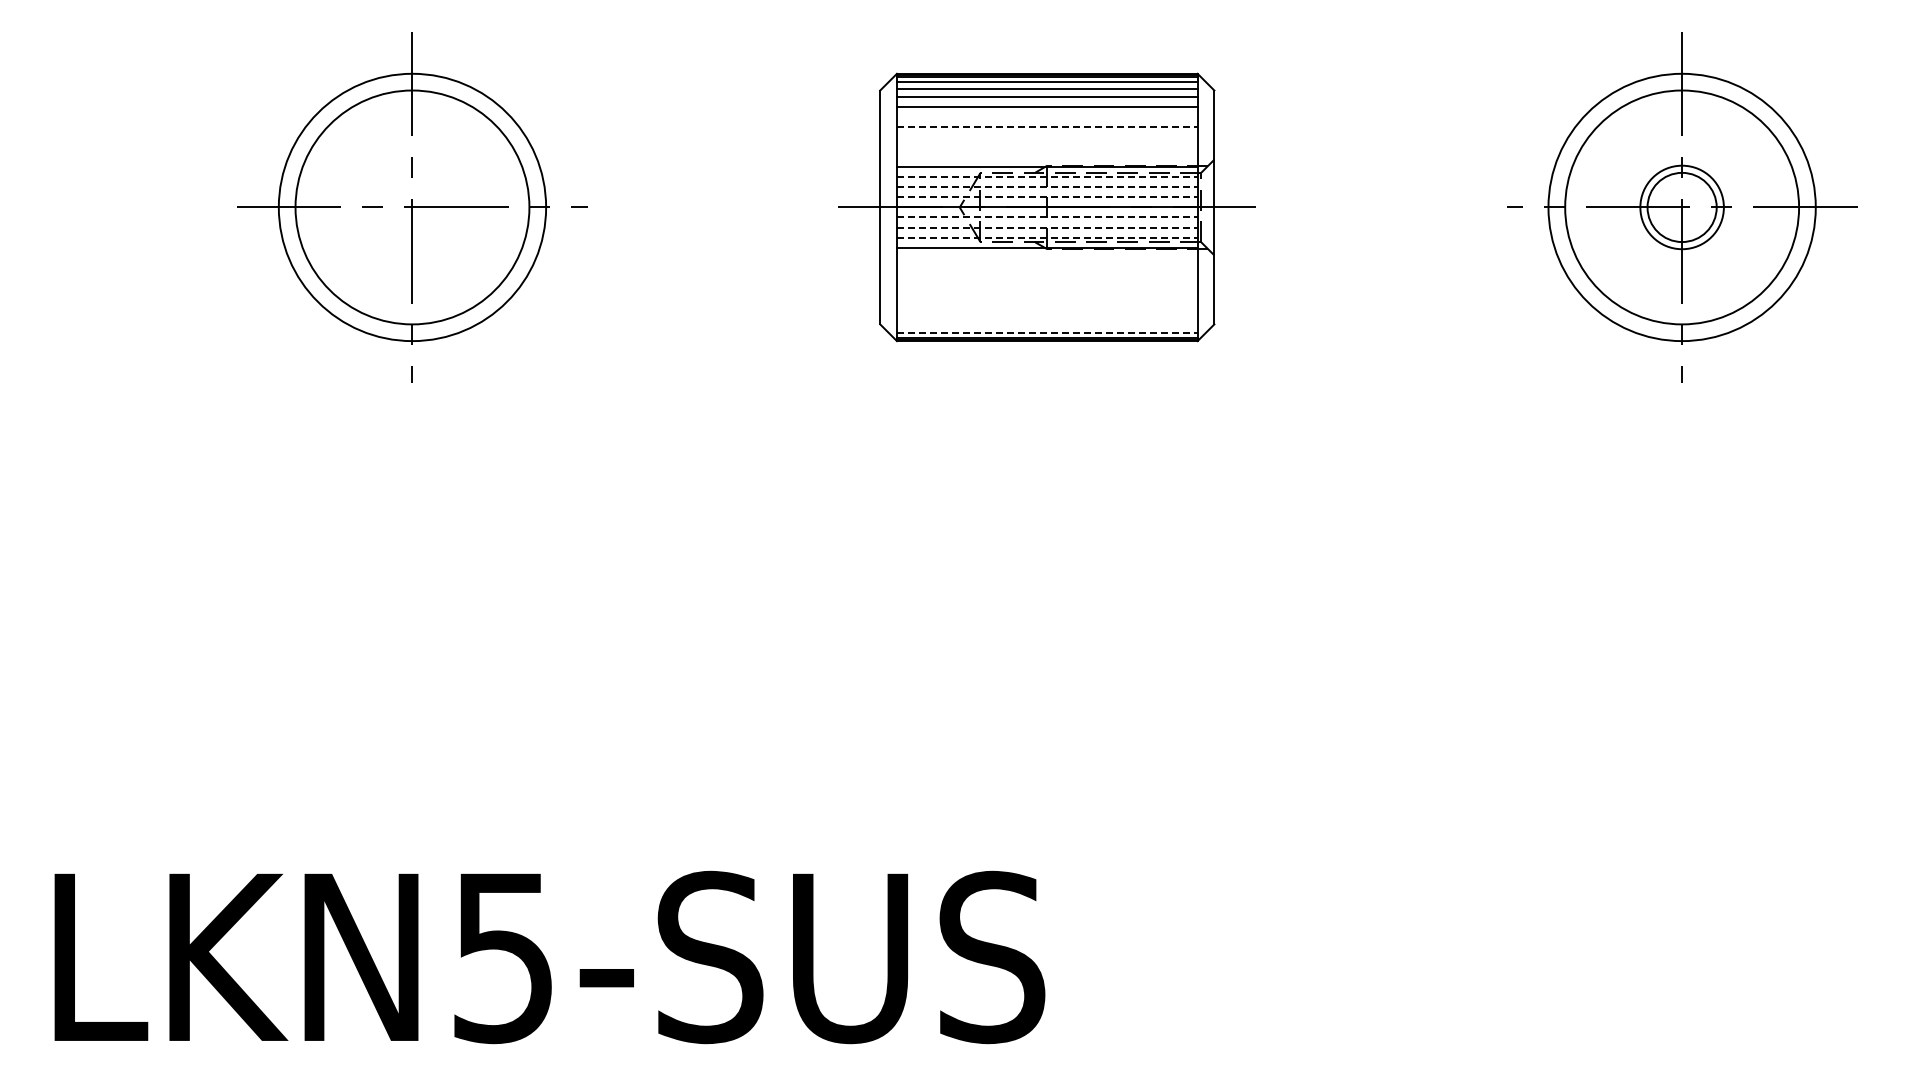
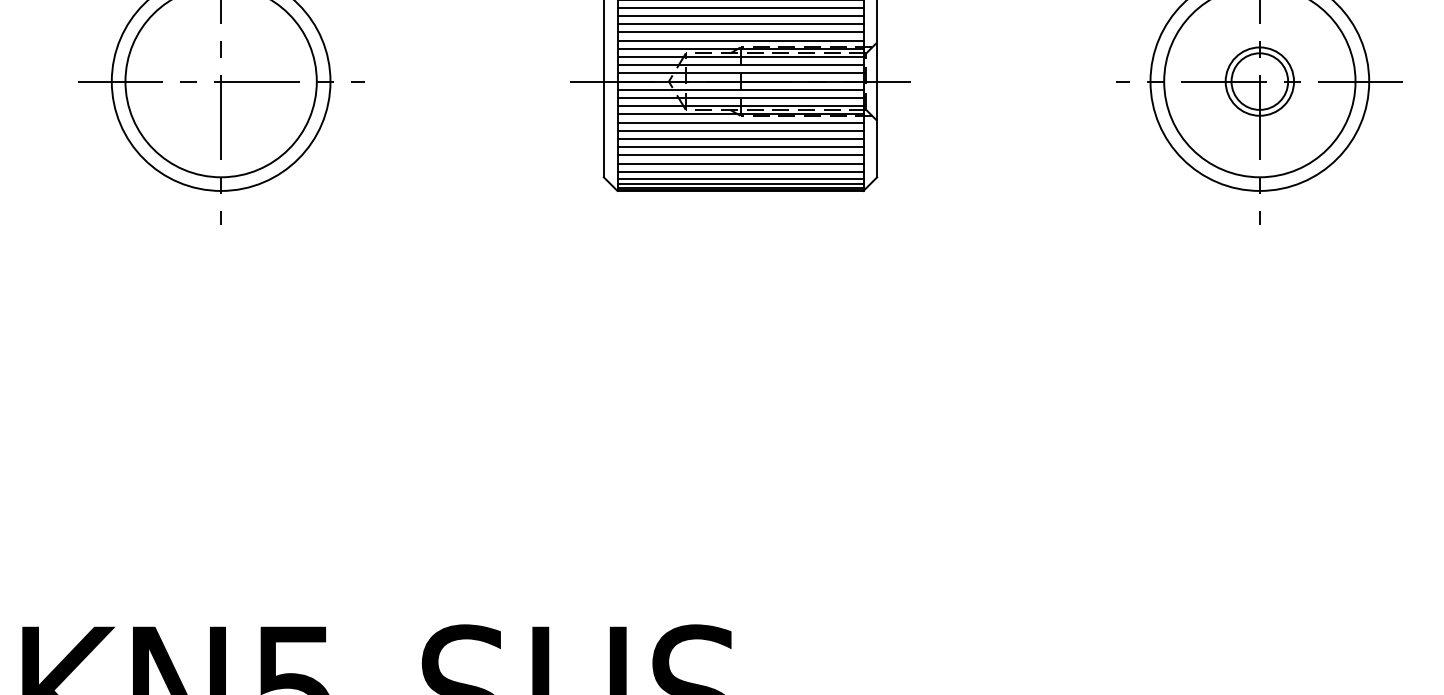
line: (1046, 117) -> (739, 8), added
line: (1047, 127) -> (740, 16), dashed -> solid
line: (1046, 137) -> (739, 24), added
line: (1046, 147) -> (739, 32), added
line: (1046, 157) -> (739, 40), added
line: (1047, 177) -> (740, 57), dashed -> solid
line: (1047, 187) -> (740, 65), dashed -> solid
line: (1047, 197) -> (740, 73), dashed -> solid
line: (1047, 217) -> (740, 89), dashed -> solid
line: (1047, 227) -> (740, 98), dashed -> solid
line: (1047, 237) -> (740, 106), dashed -> solid
line: (1046, 257) -> (739, 122), added
line: (1046, 267) -> (739, 130), added
line: (1046, 277) -> (739, 138), added
line: (1046, 287) -> (739, 147), added
line: (1046, 297) -> (739, 155), added
line: (1046, 307) -> (739, 163), added
line: (1046, 317) -> (739, 171), added
line: (1046, 326) -> (739, 179), added
line: (1047, 332) -> (740, 183), dashed -> solid

